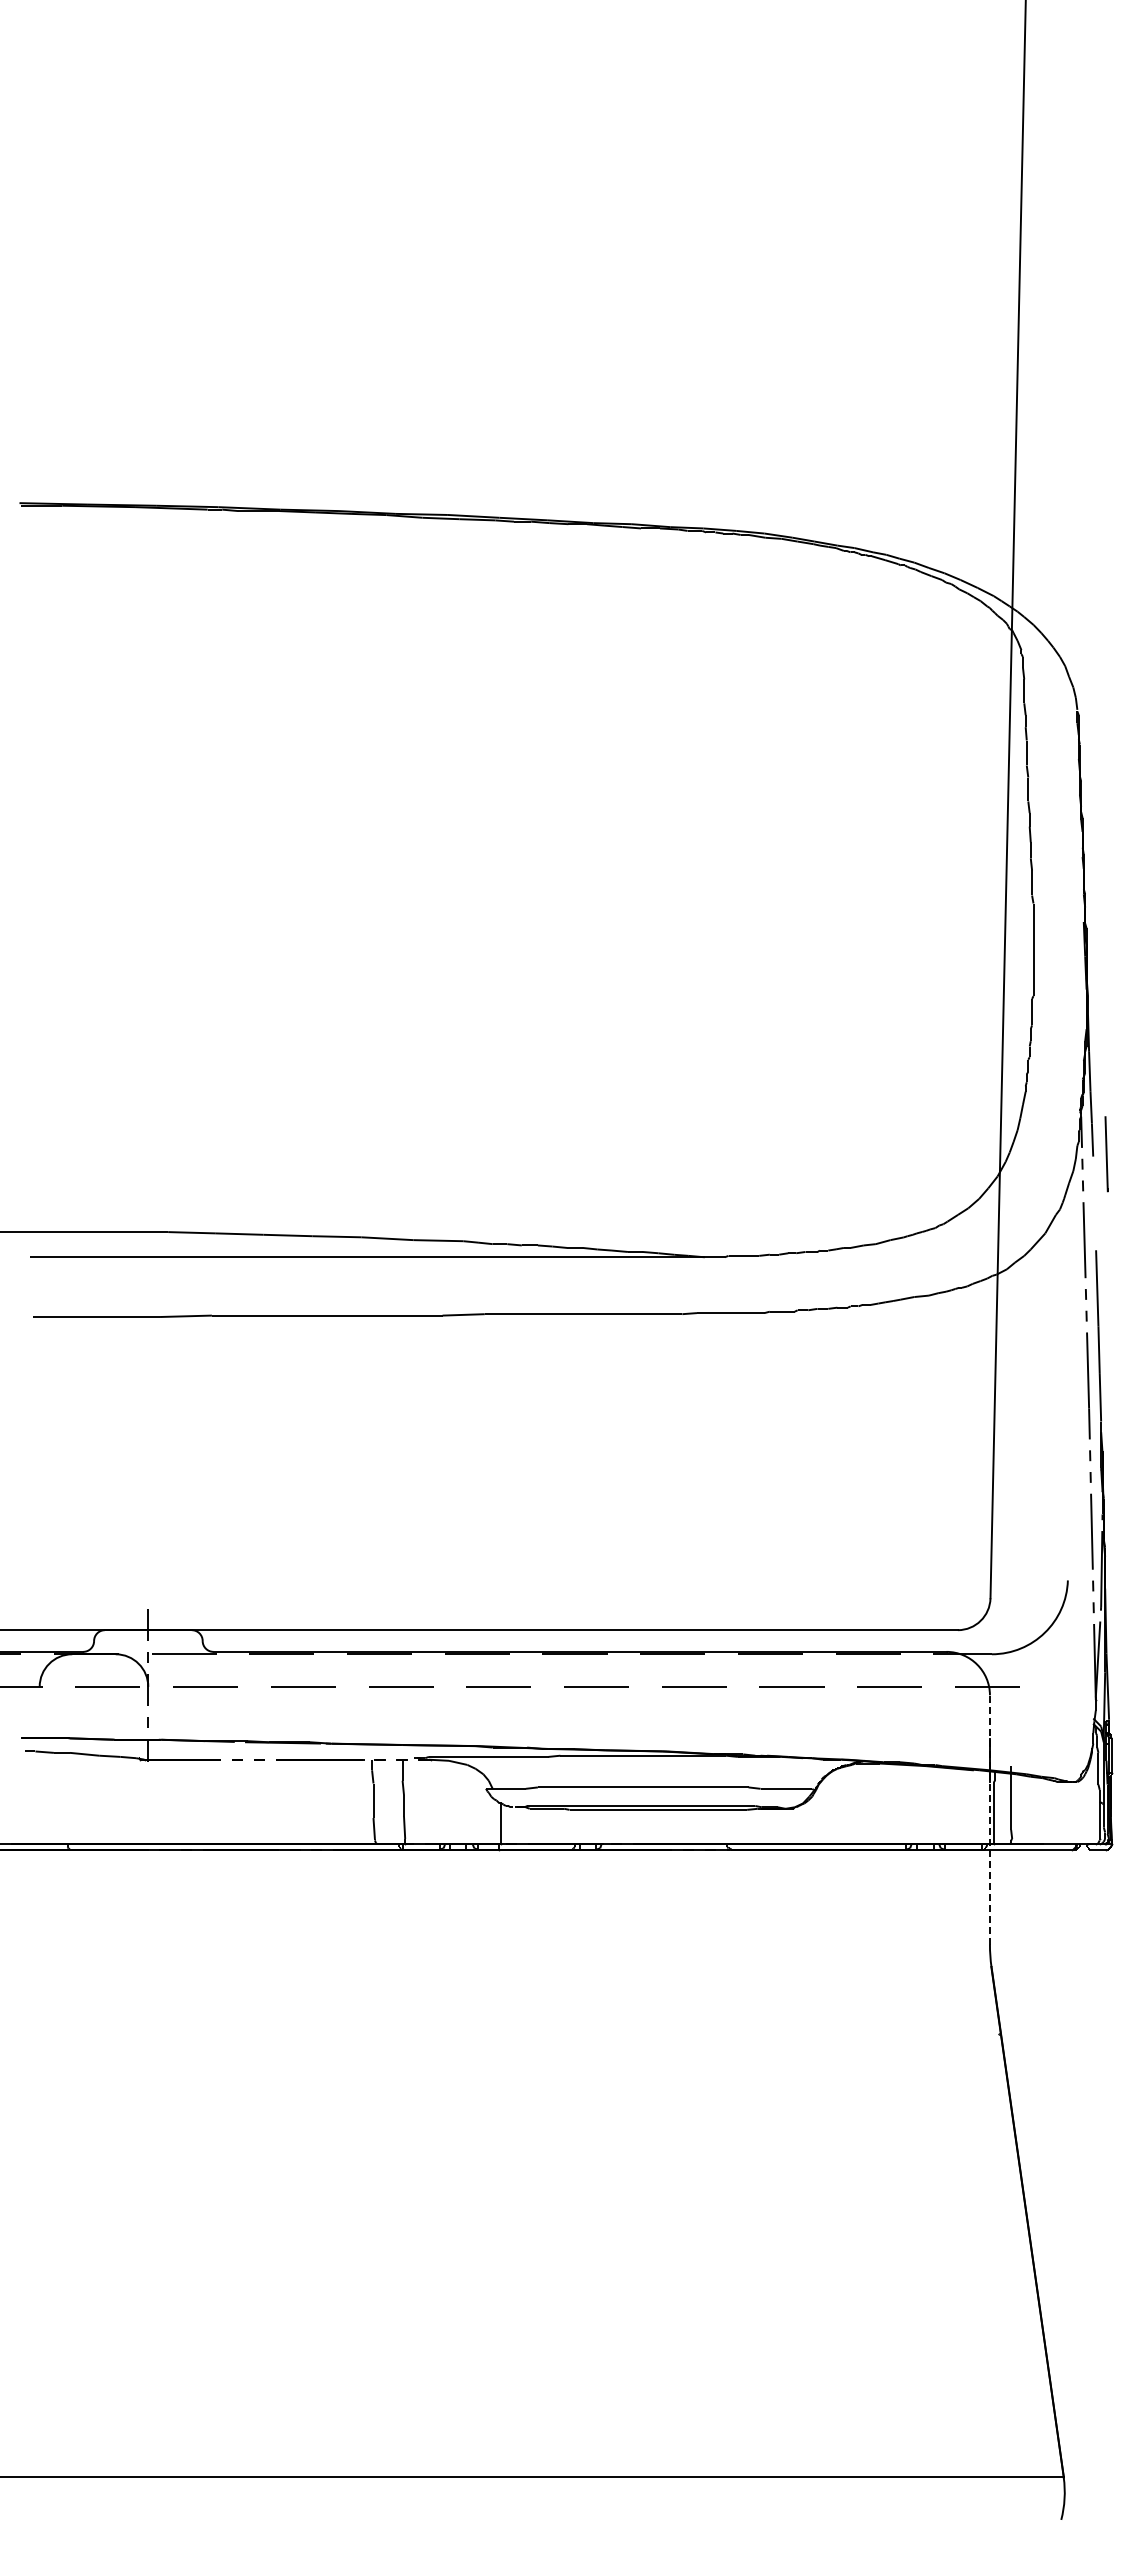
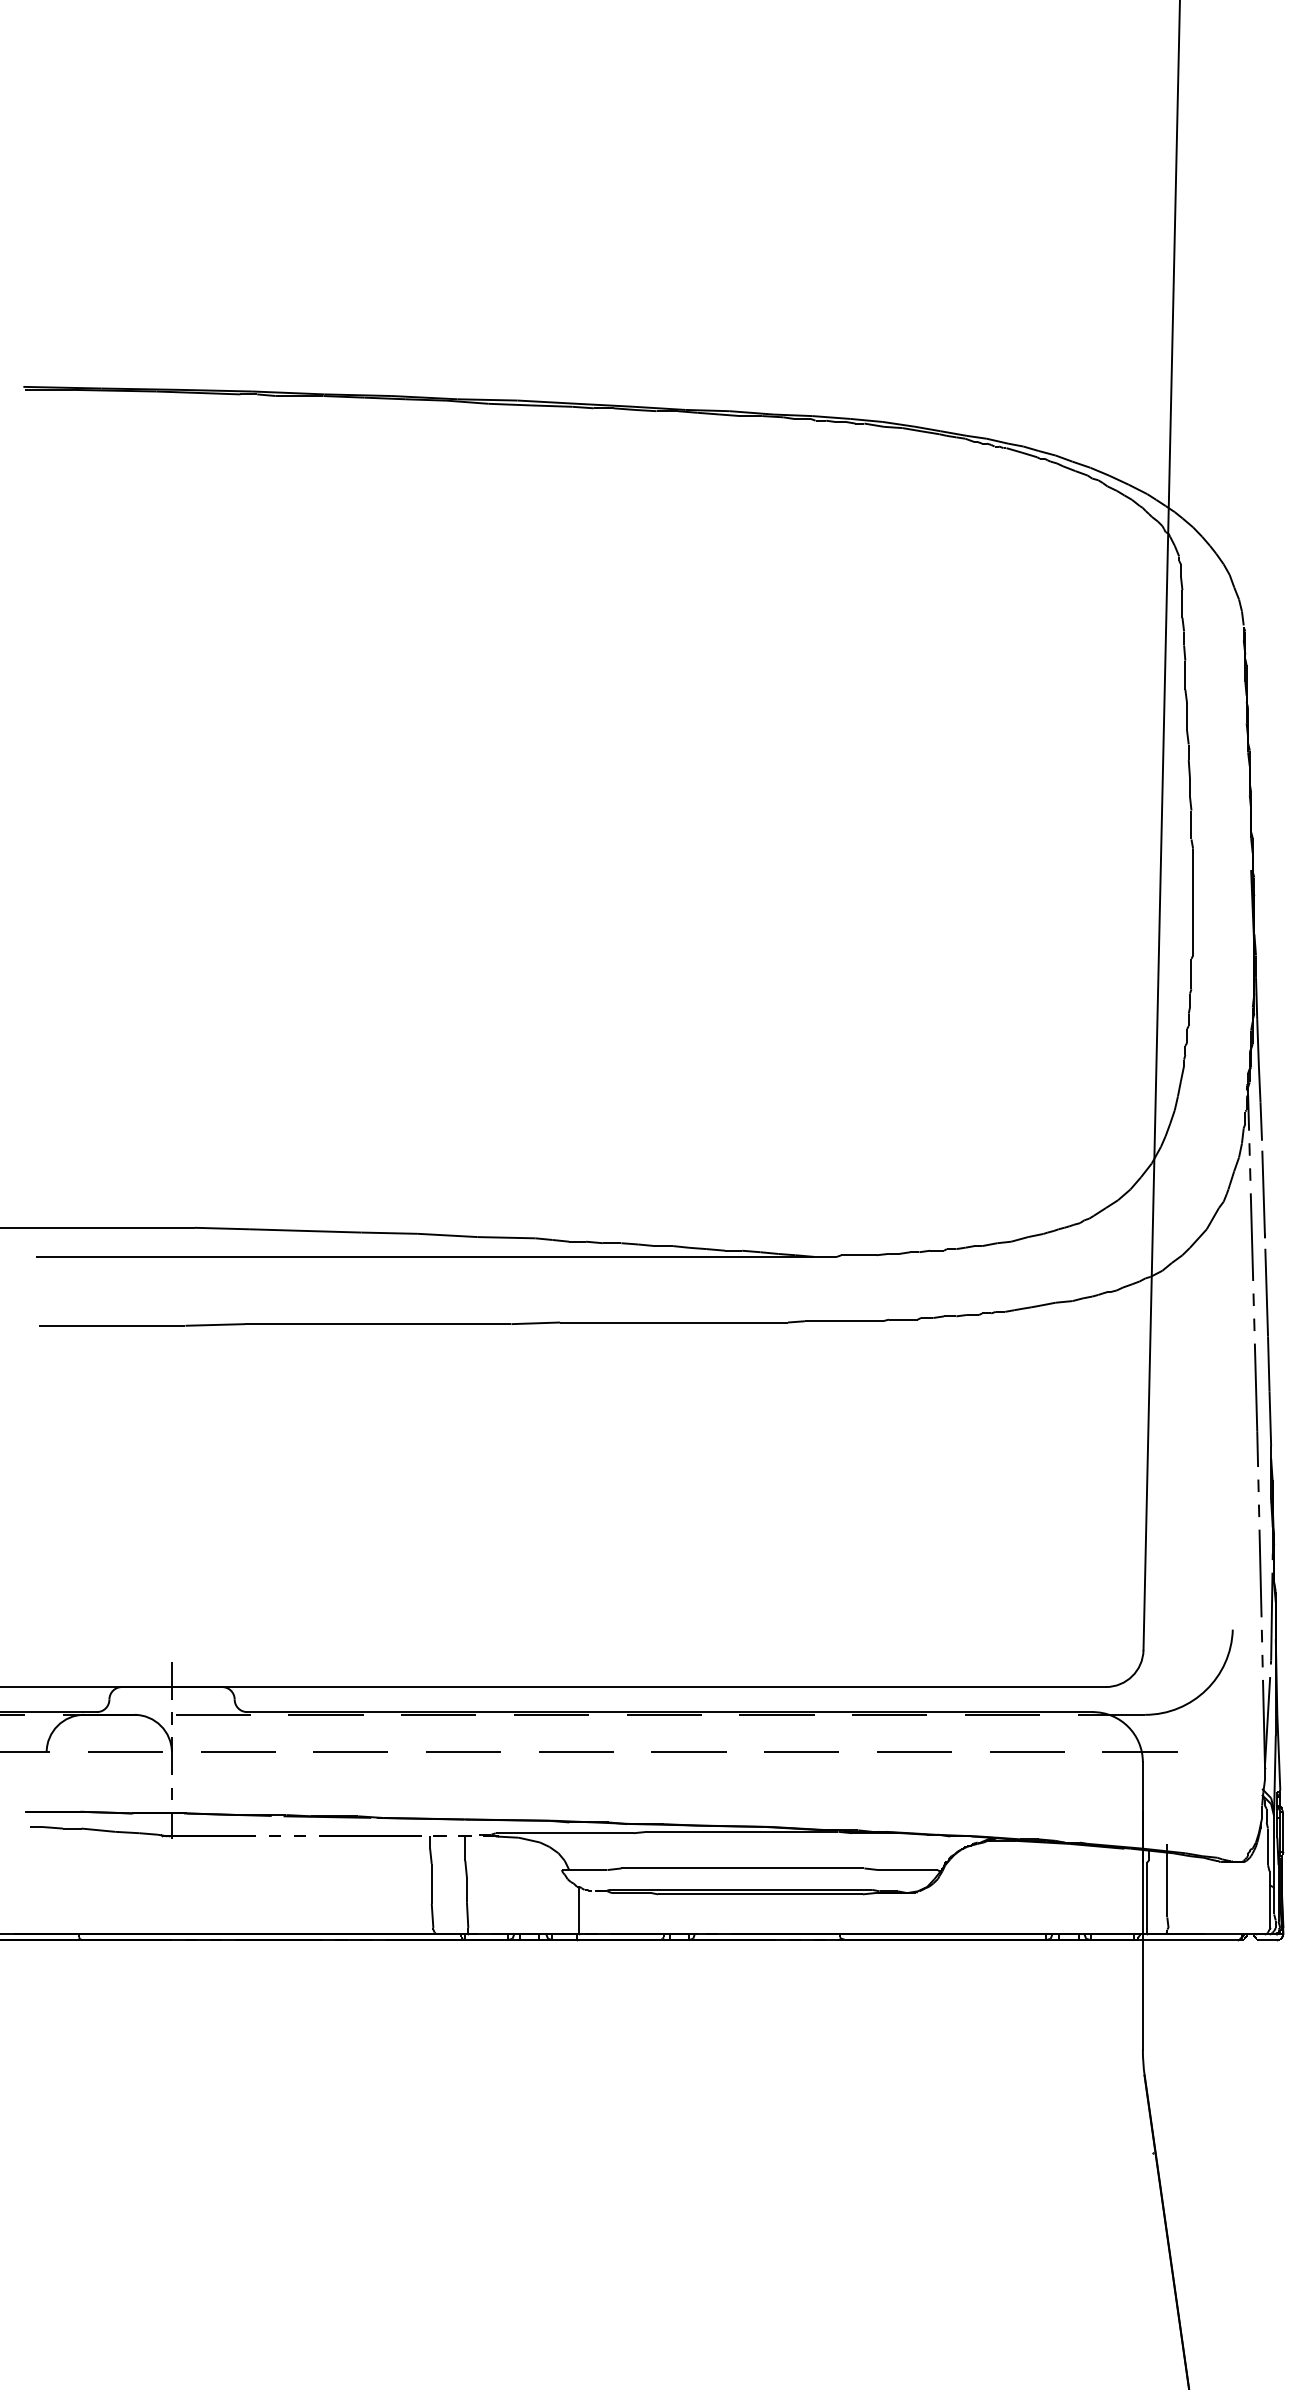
line: (1106, 1154) -> (1263, 1194), moved
line: (989, 1819) -> (1142, 1905), dashed -> solid

